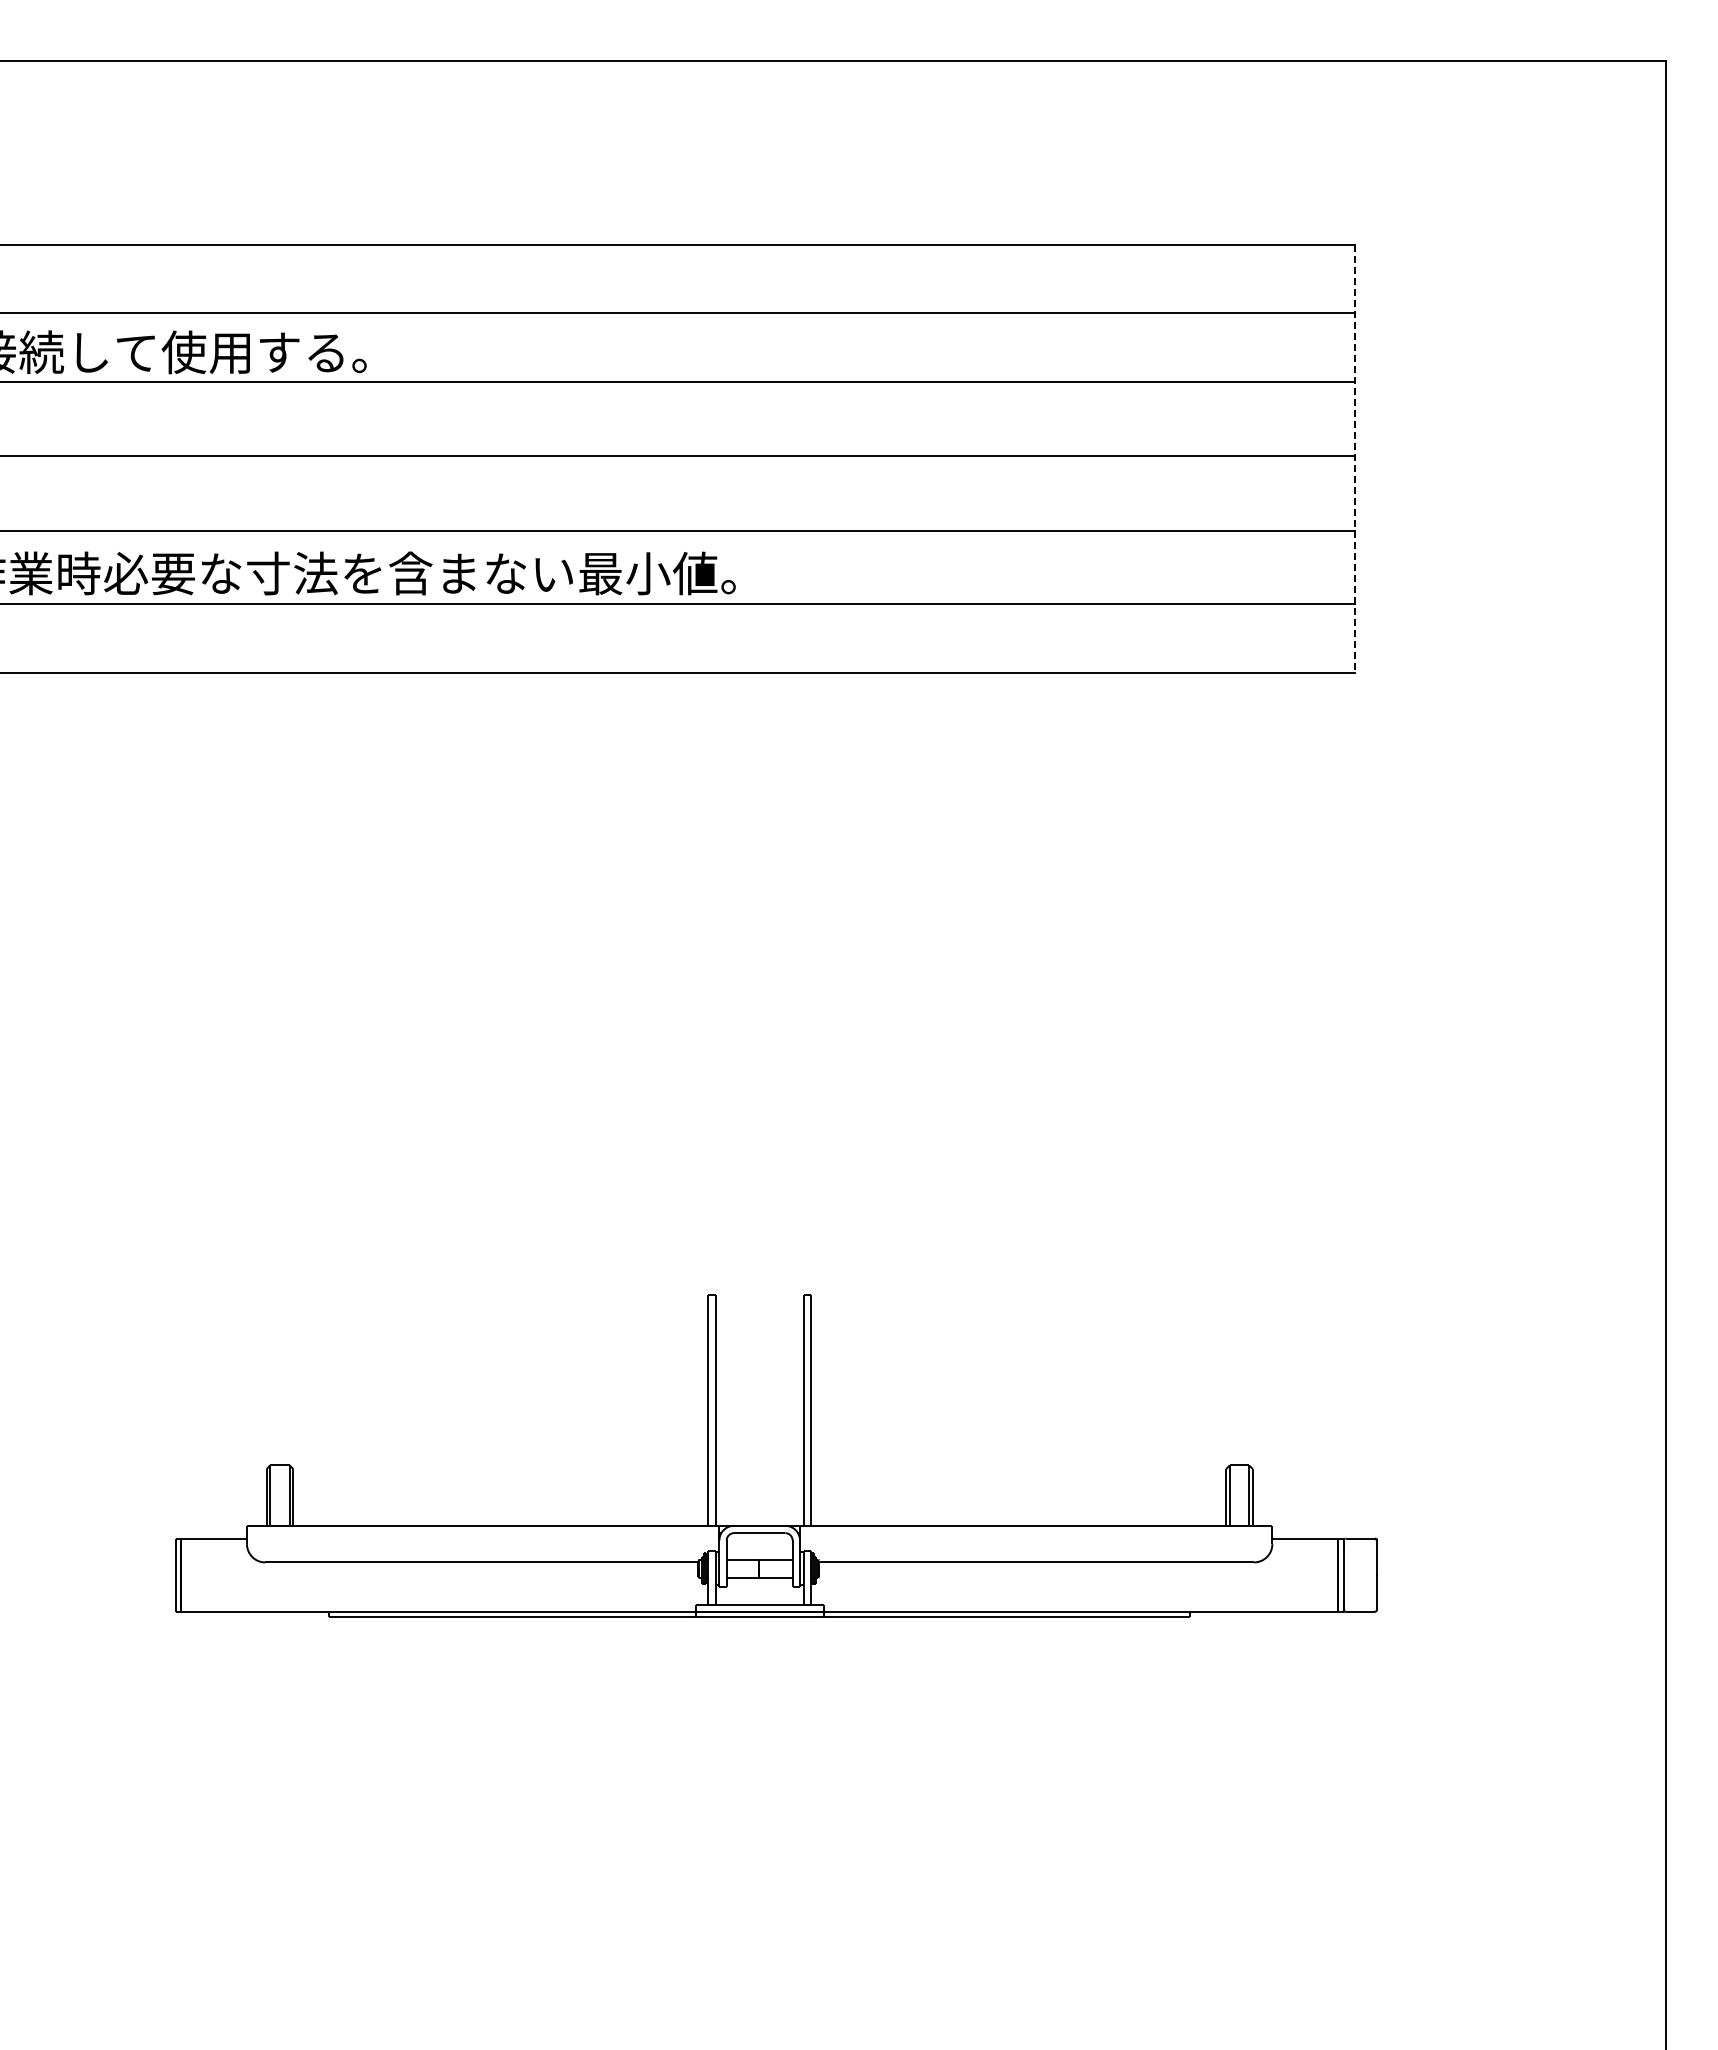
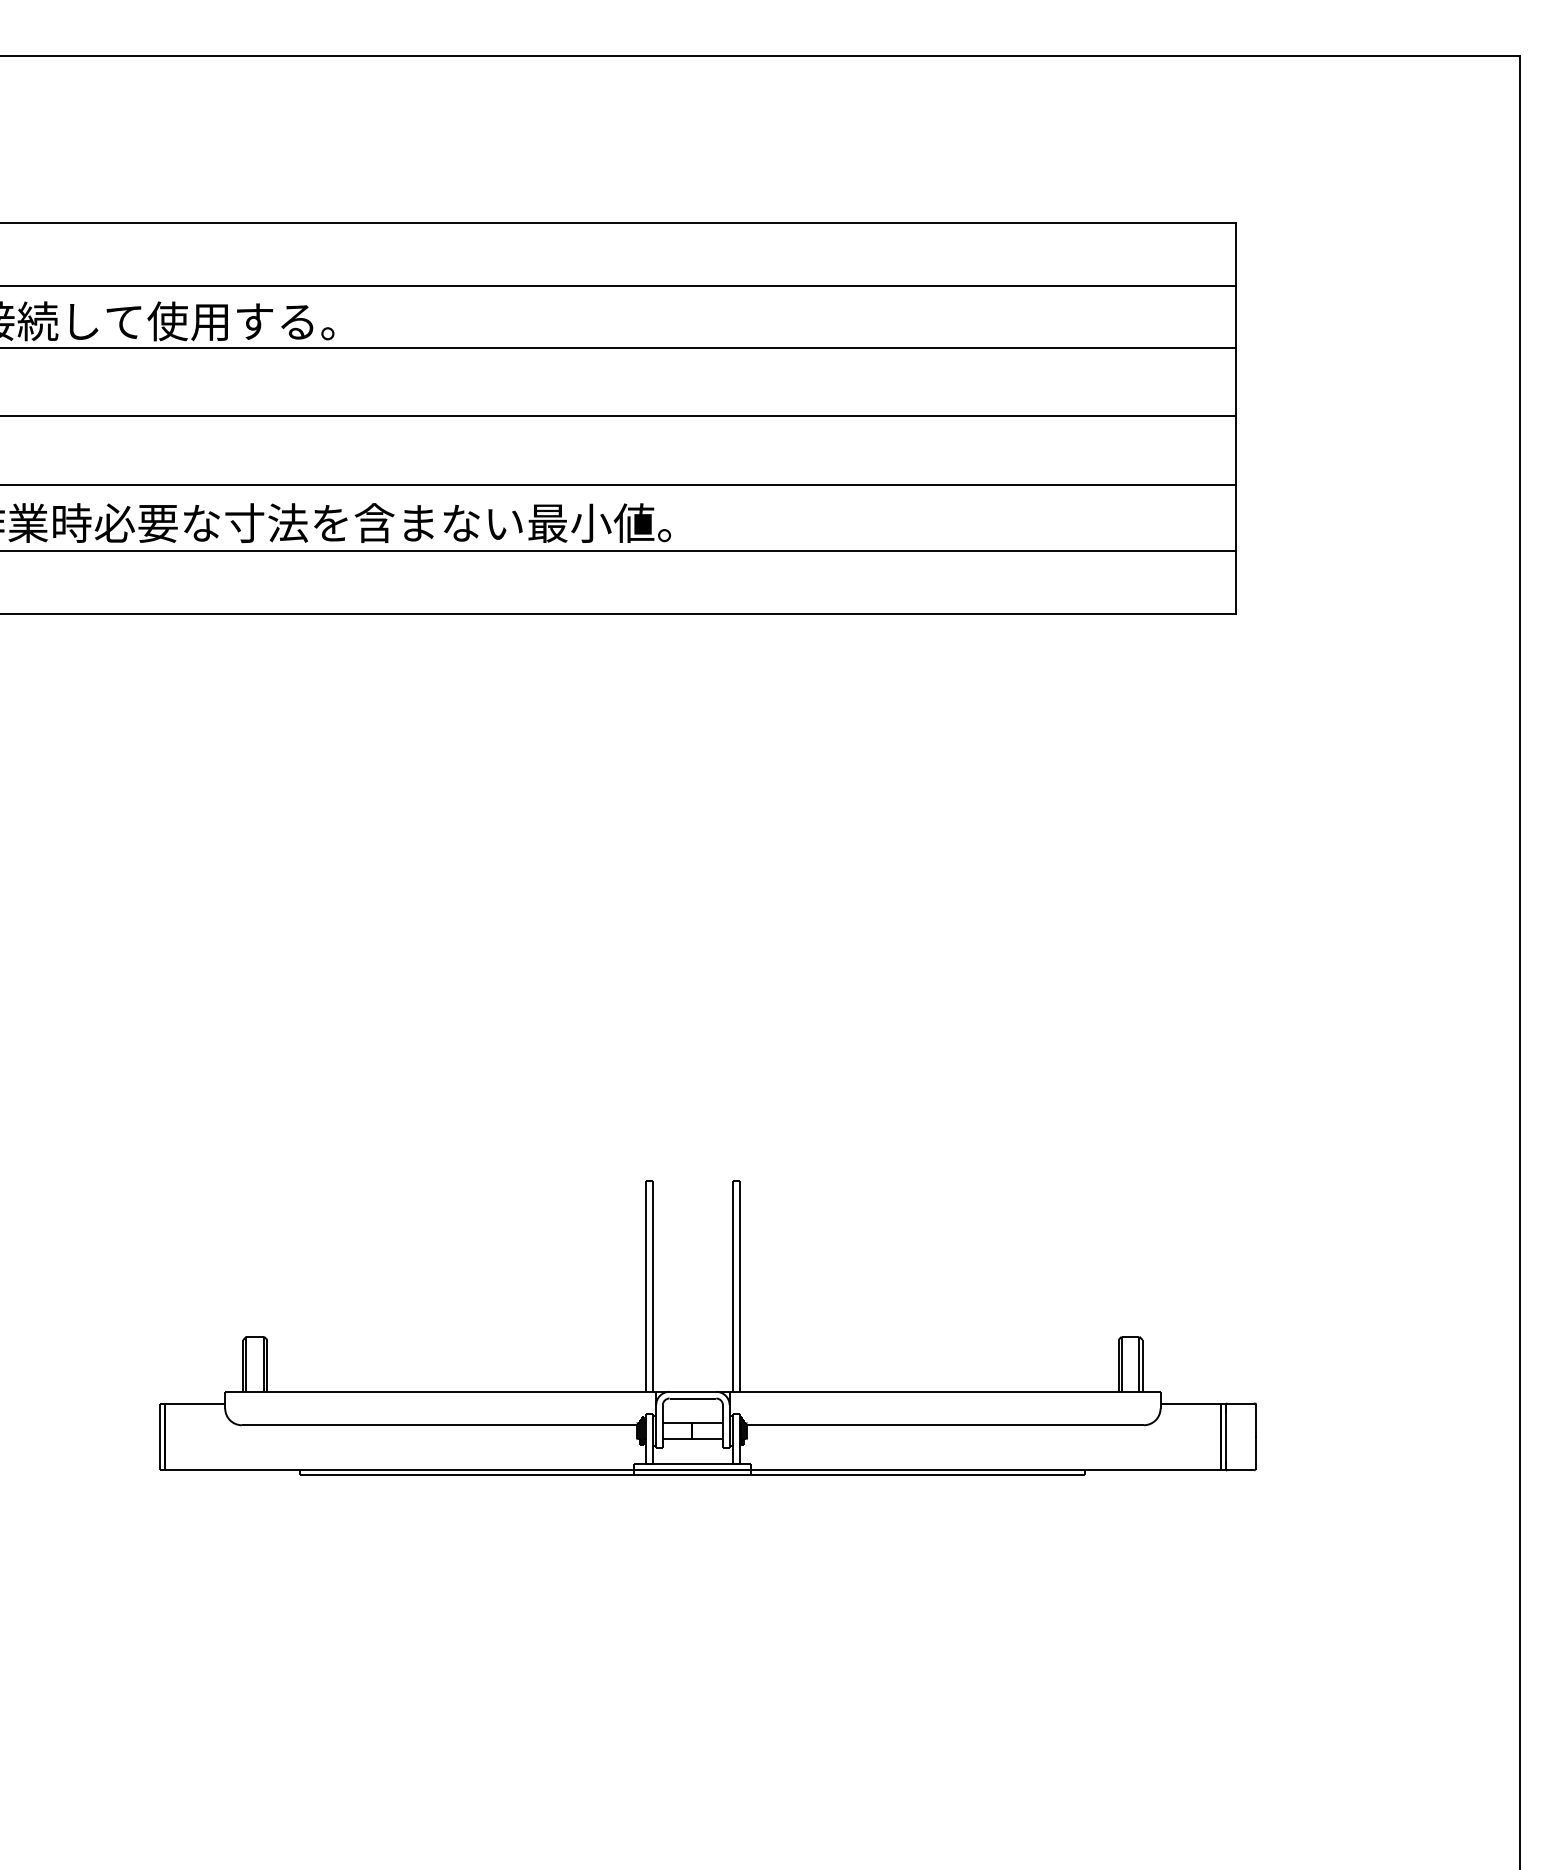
line: (1355, 459) -> (1236, 419), dashed -> solid

